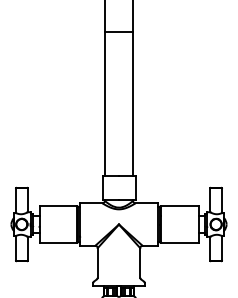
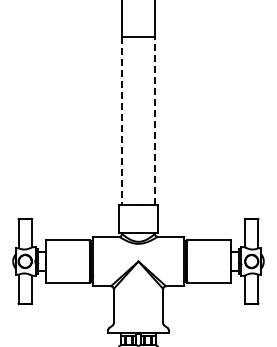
line: (132, 103) -> (154, 120), solid -> dashed
line: (105, 104) -> (122, 121), solid -> dashed

